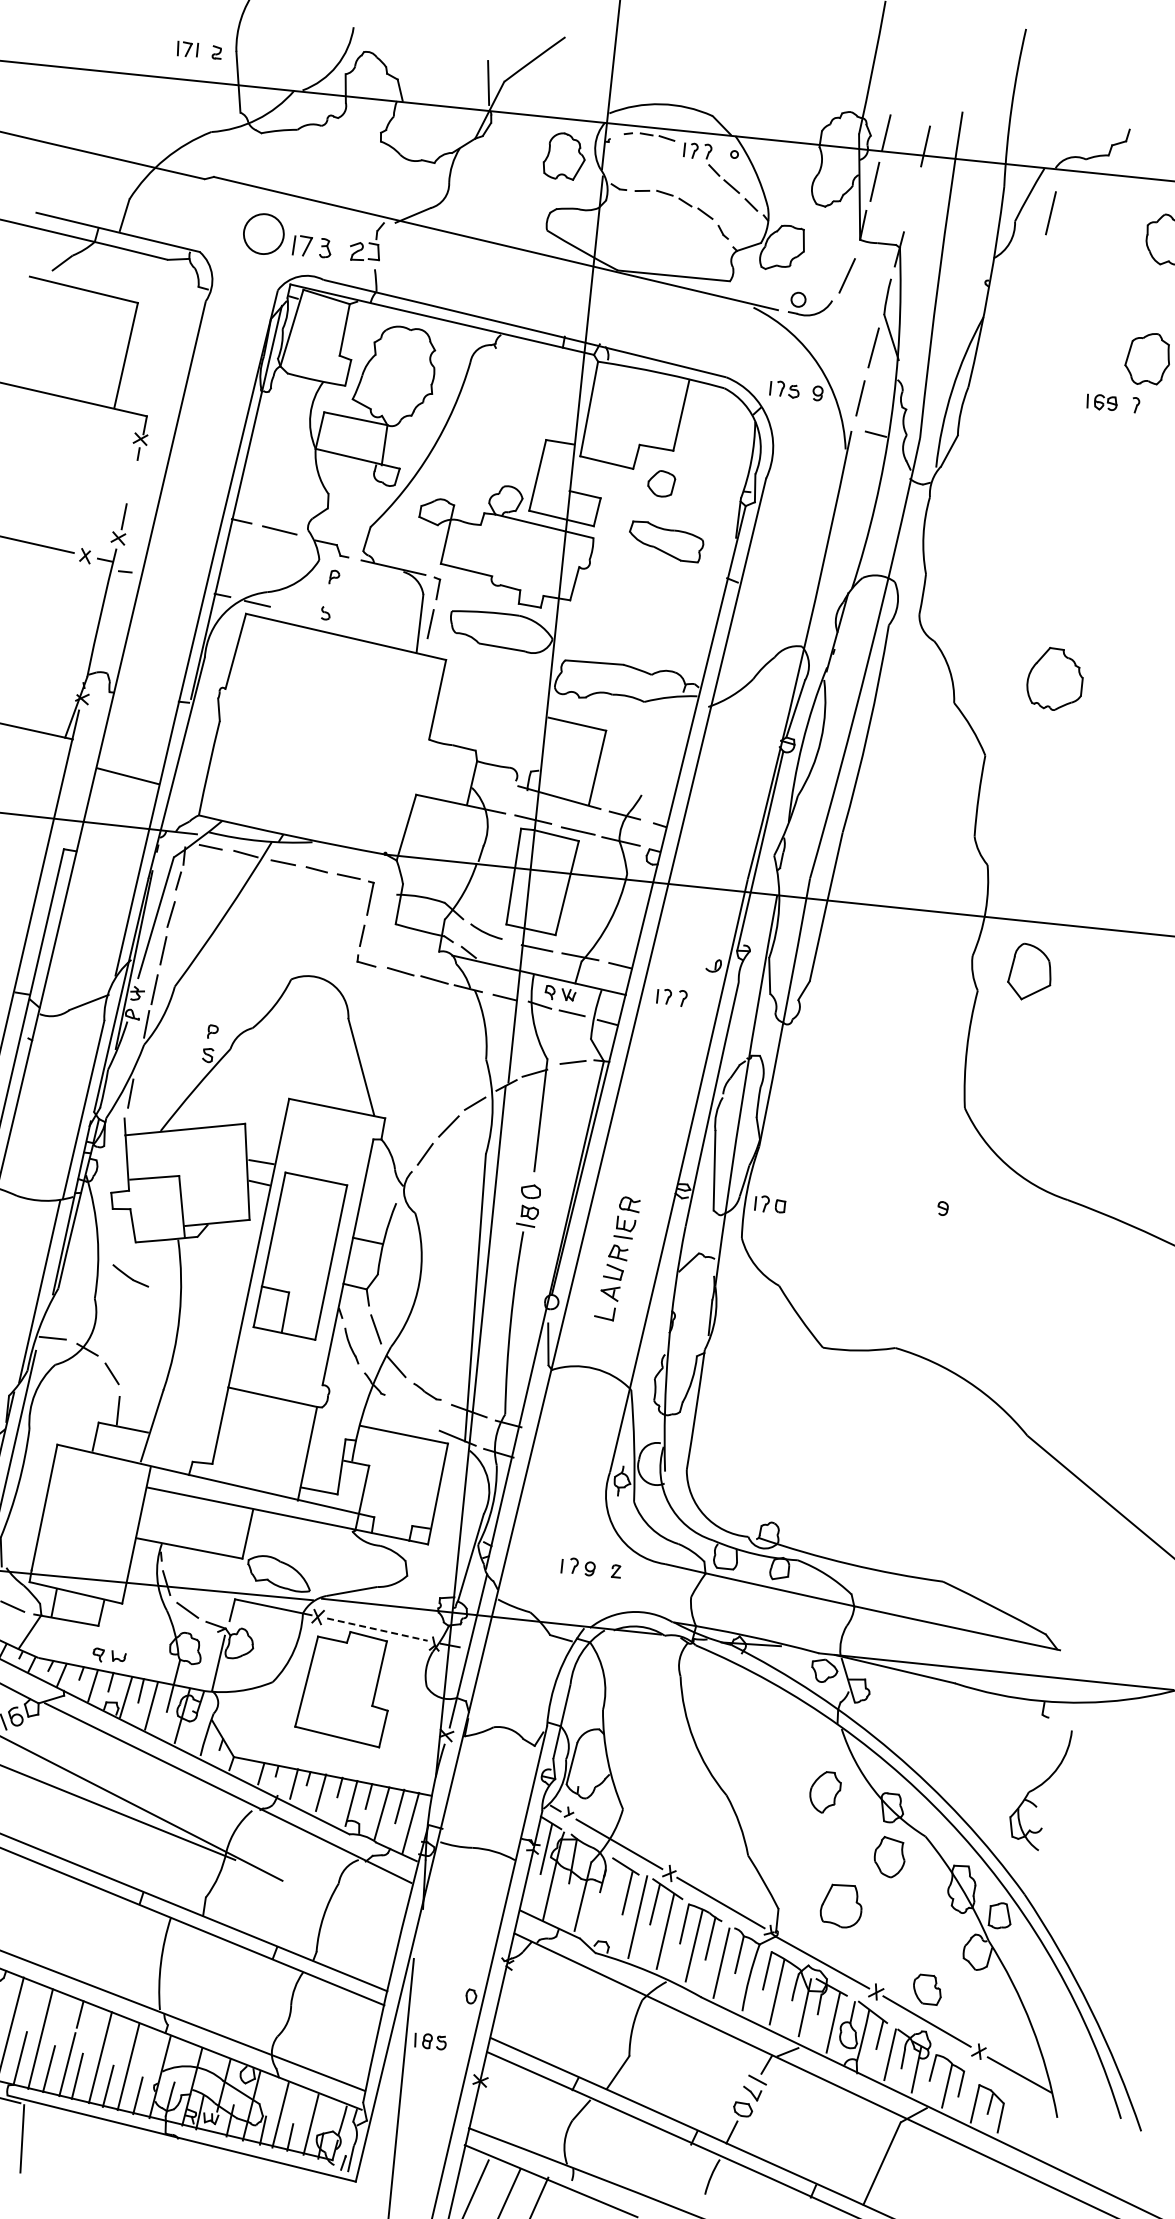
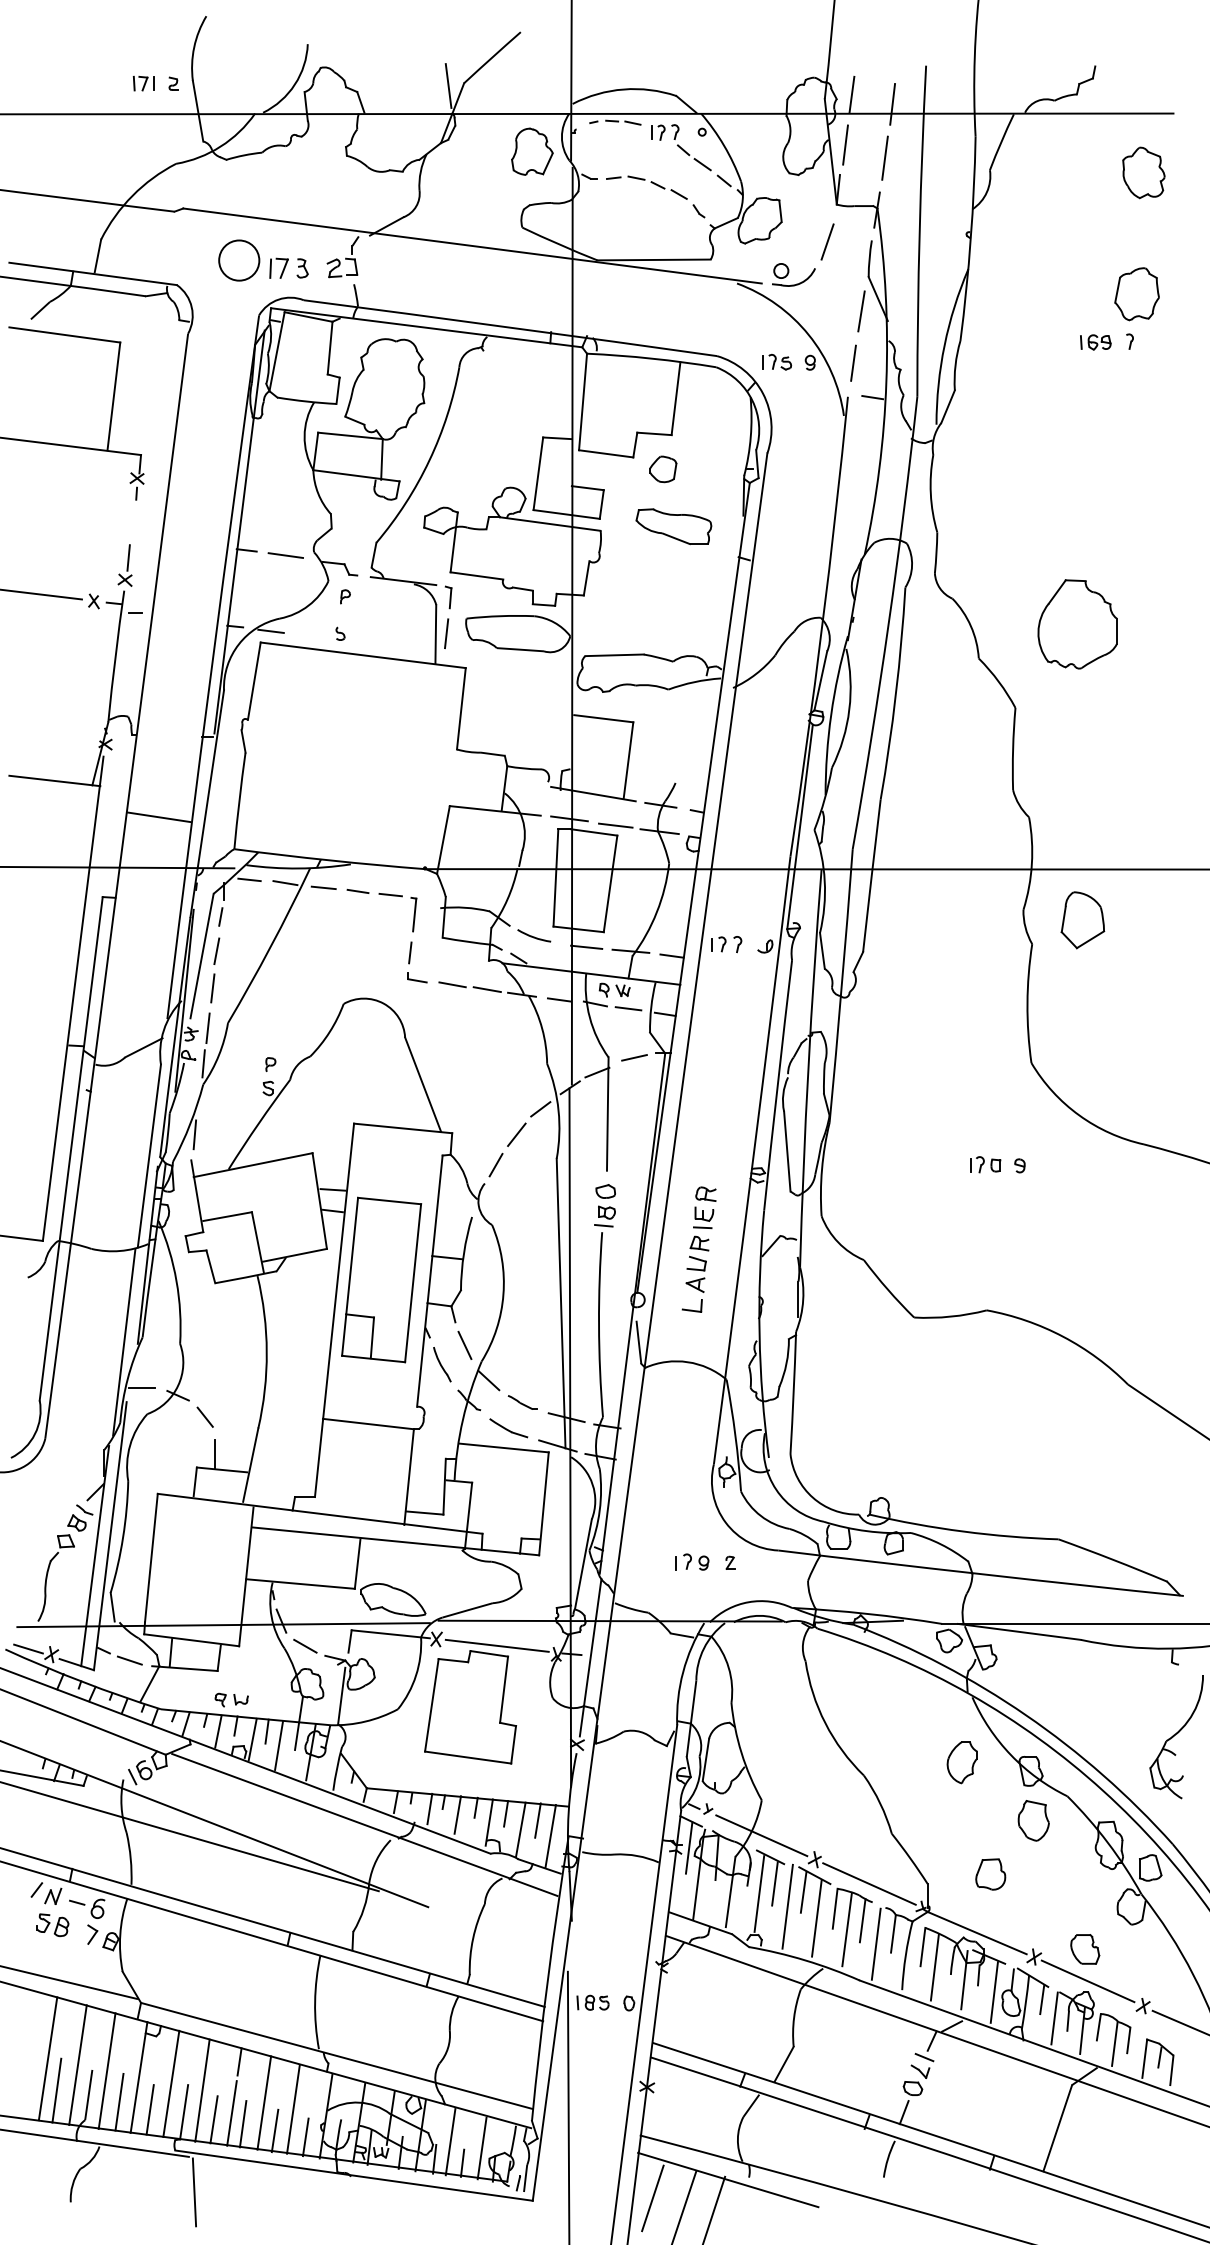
line: (1050, 212) -> (884, 157), moved
part: (1055, 679) -> (1077, 624), size x1.43
part: (671, 997) -> (726, 944), moved
part: (770, 1204) -> (985, 1164), moved
part: (130, 1276) -> (508, 1428), moved
line: (377, 1629) -> (497, 1645), dashed -> solid
line: (611, 1901) -> (759, 1893), added
part: (841, 1905) -> (990, 1874), size x0.71
part: (429, 2041) -> (592, 2002), moved

